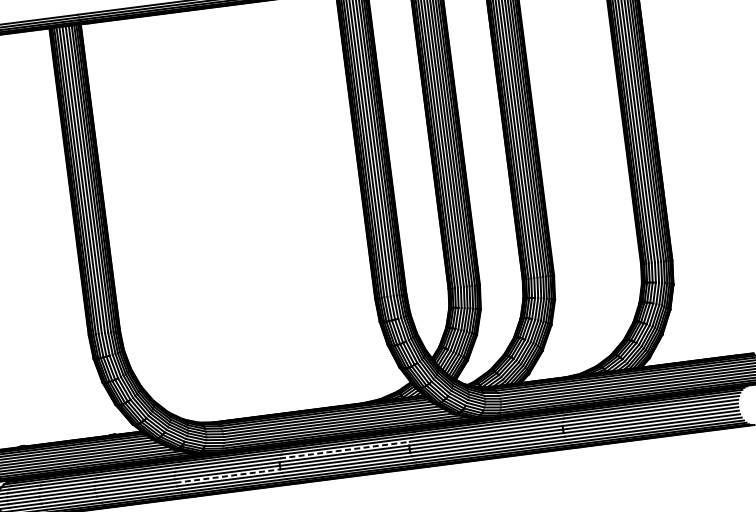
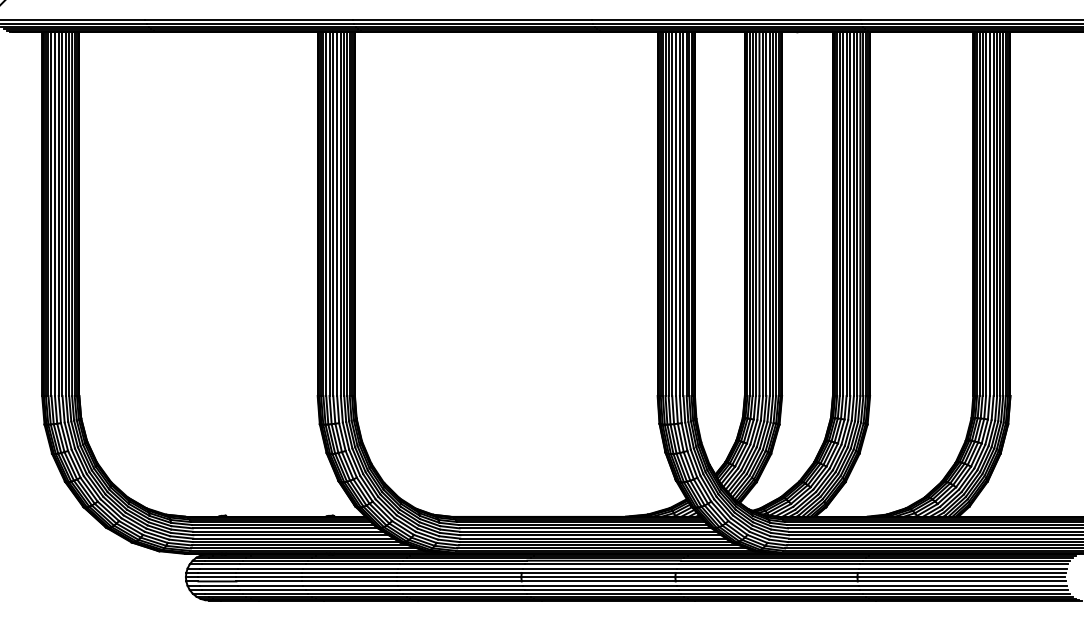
line: (344, 450) -> (599, 568), dashed -> solid
line: (228, 476) -> (459, 581), dashed -> solid

